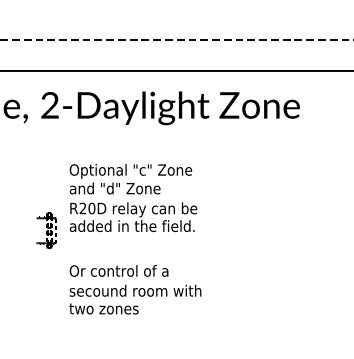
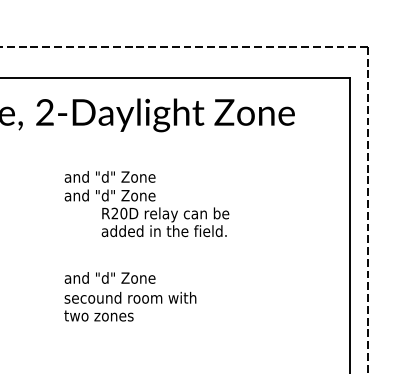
text: (130, 171) -> (125, 178), Optional "c" Zone -> and "d" Zone
text: (133, 217) -> (165, 222), moved
part: (46, 230) -> (41, 237), removed
text: (118, 270) -> (113, 277), Or control of a -> and "d" Zone

